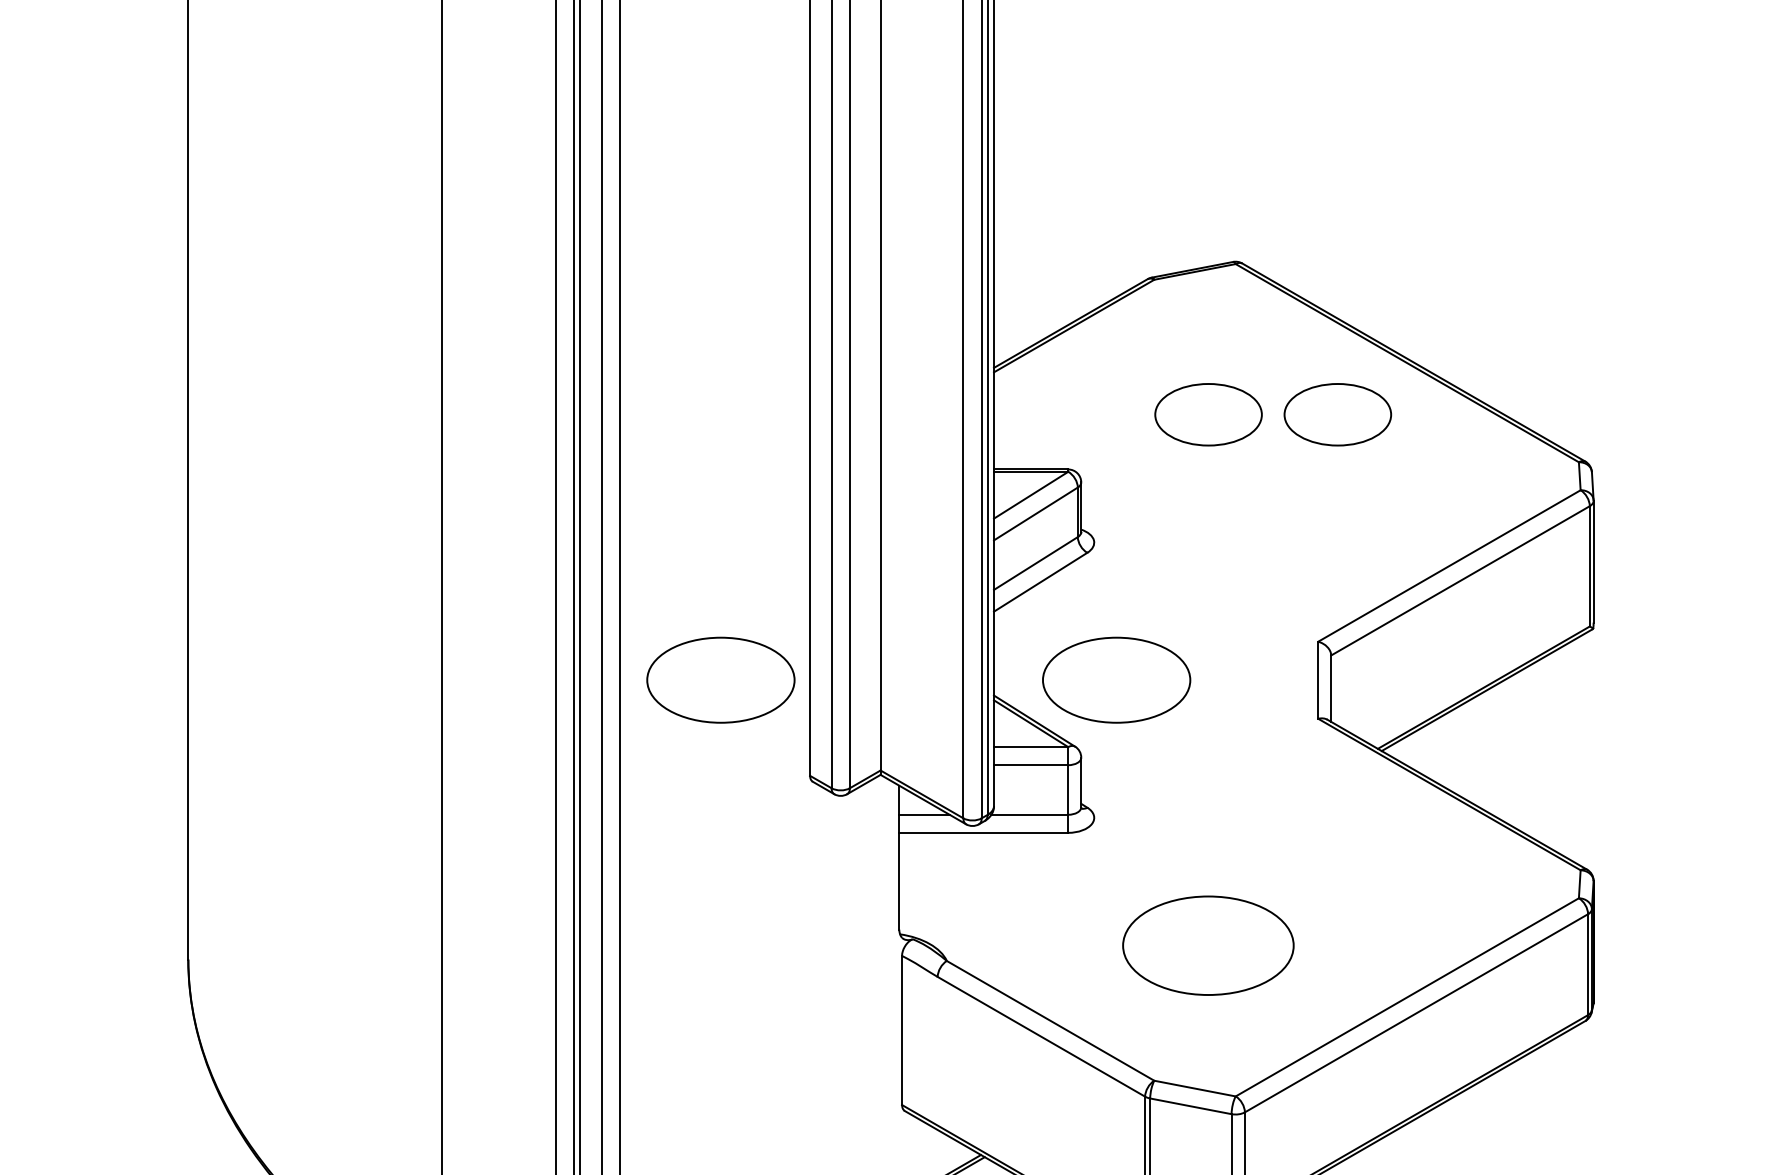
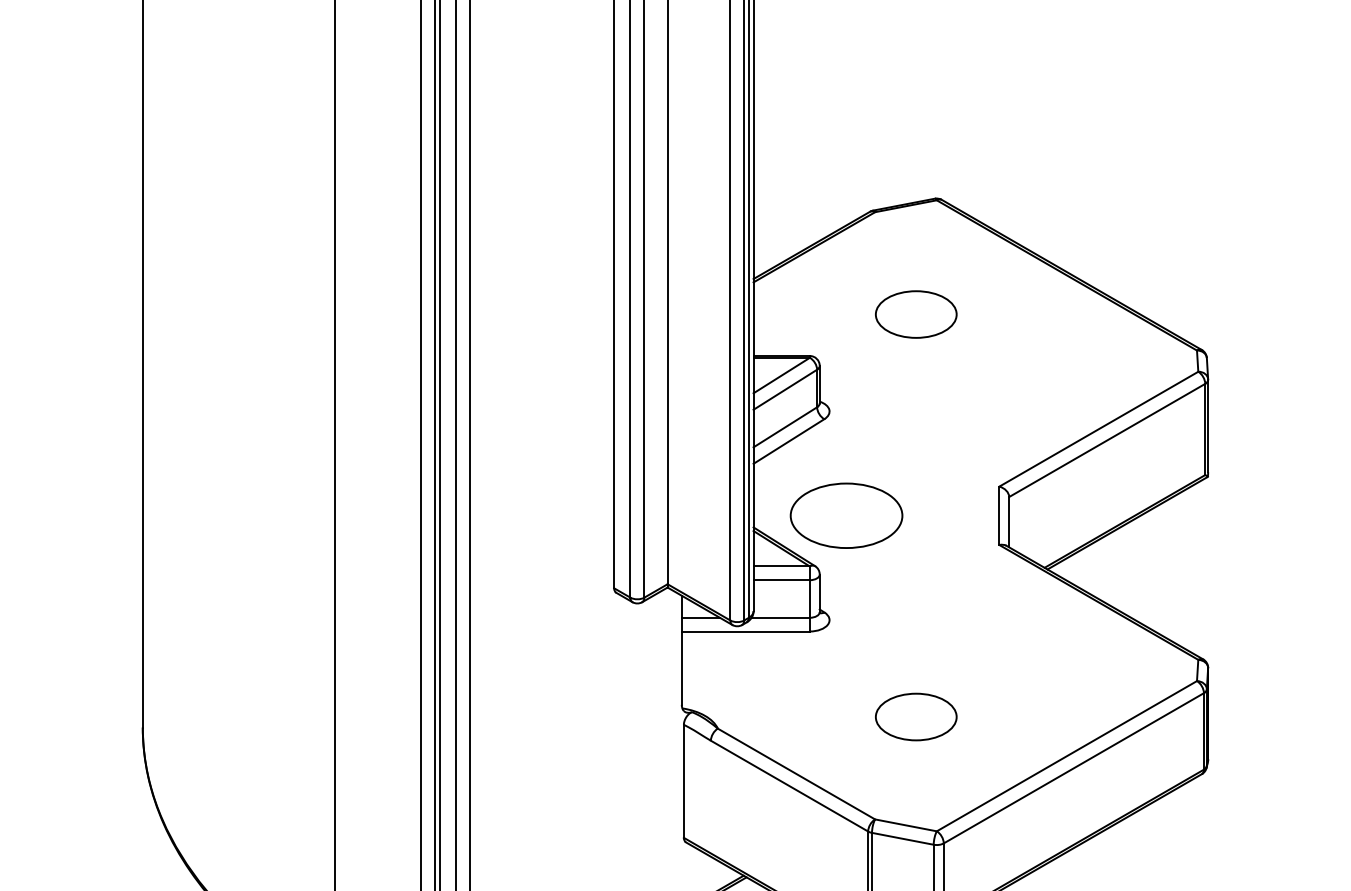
part: (1338, 414) -> (1014, 314), removed
part: (720, 679) -> (546, 515), removed
part: (1208, 944) -> (916, 716), size x0.62

